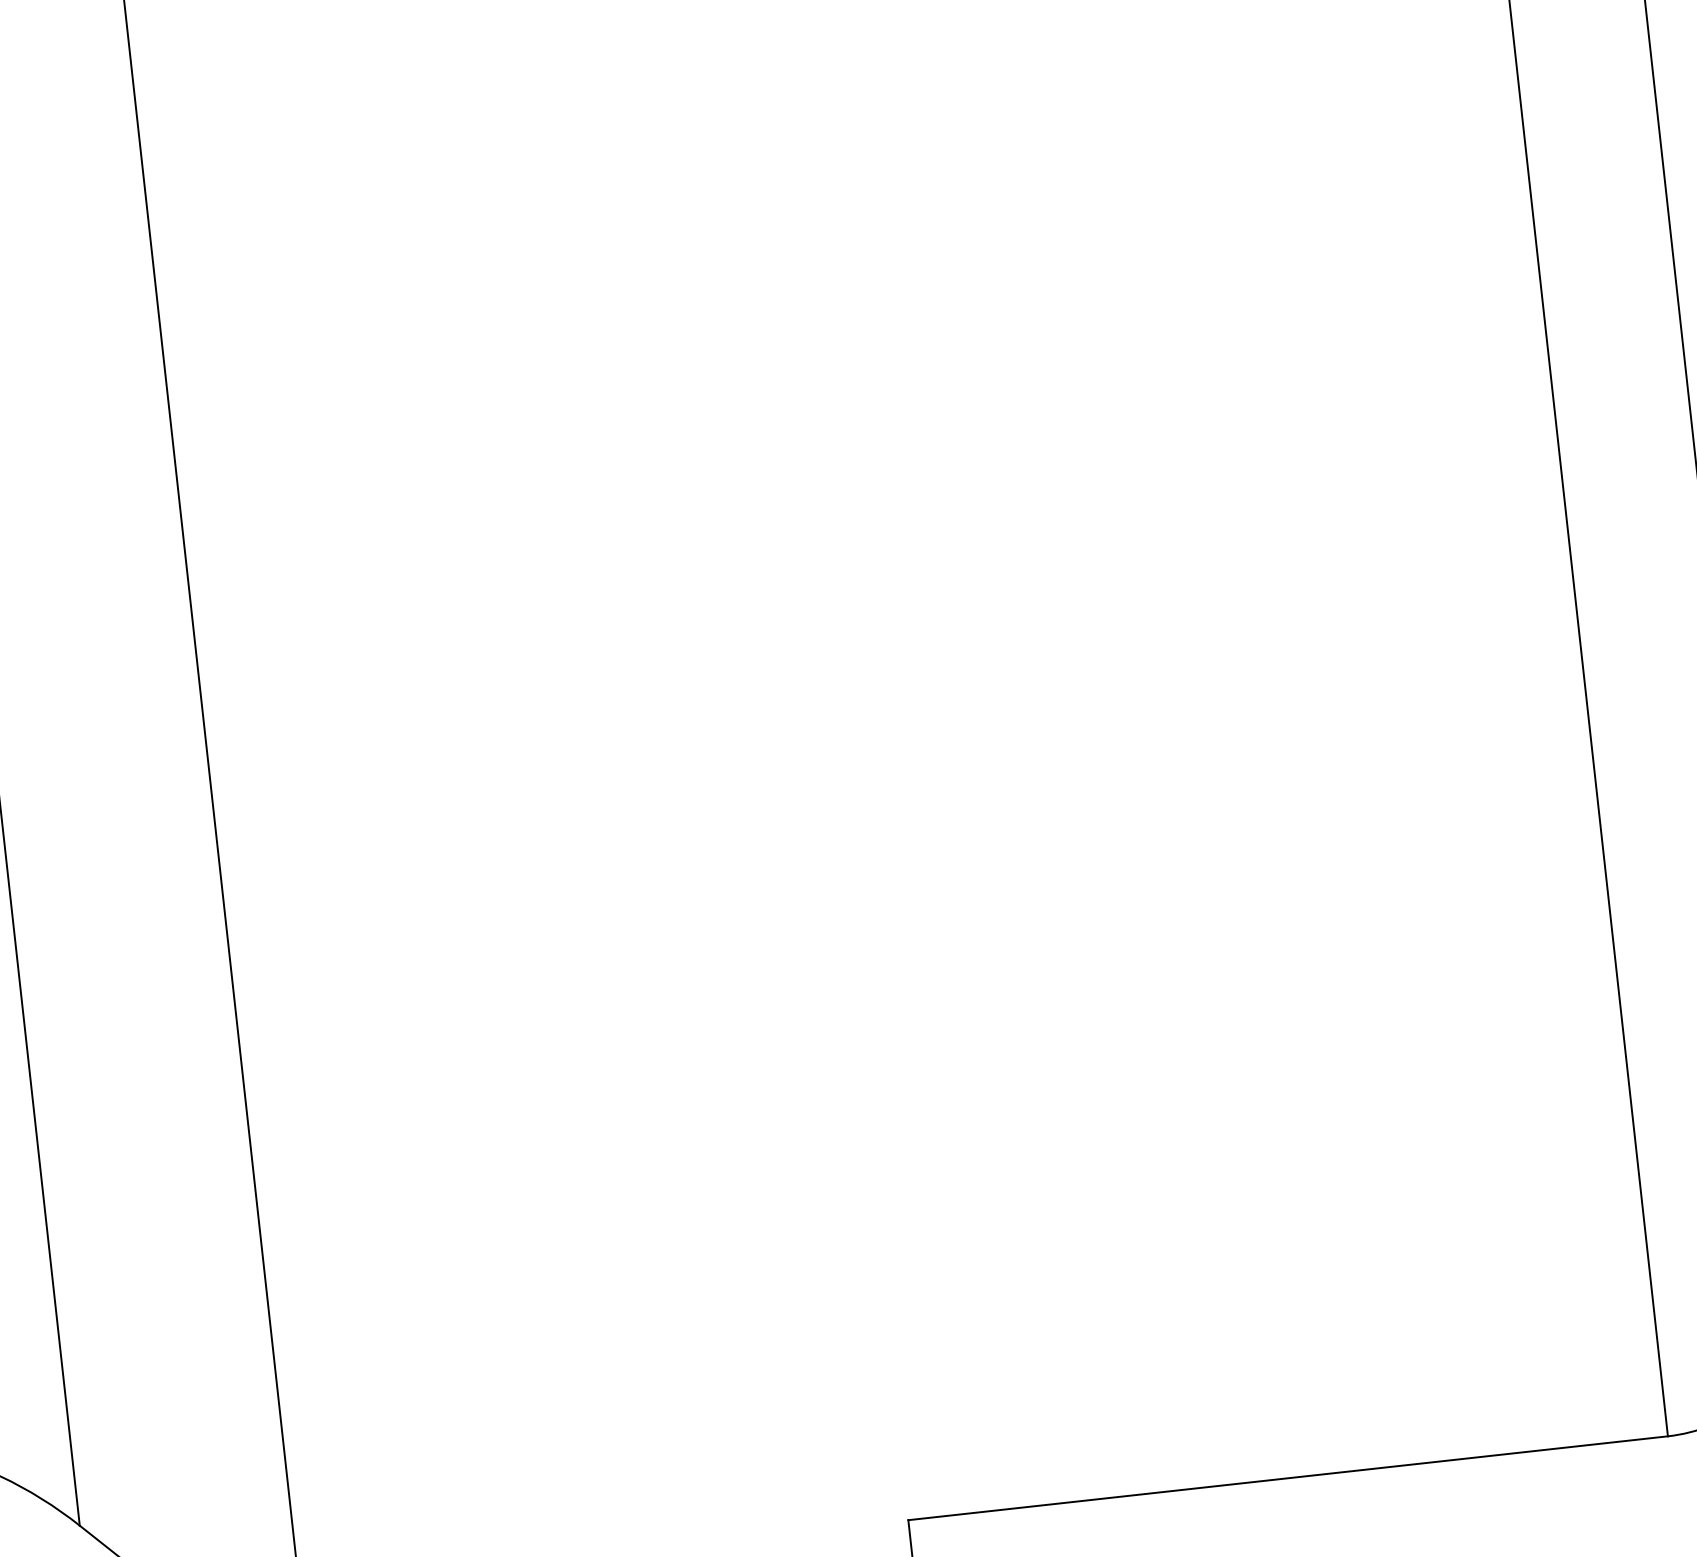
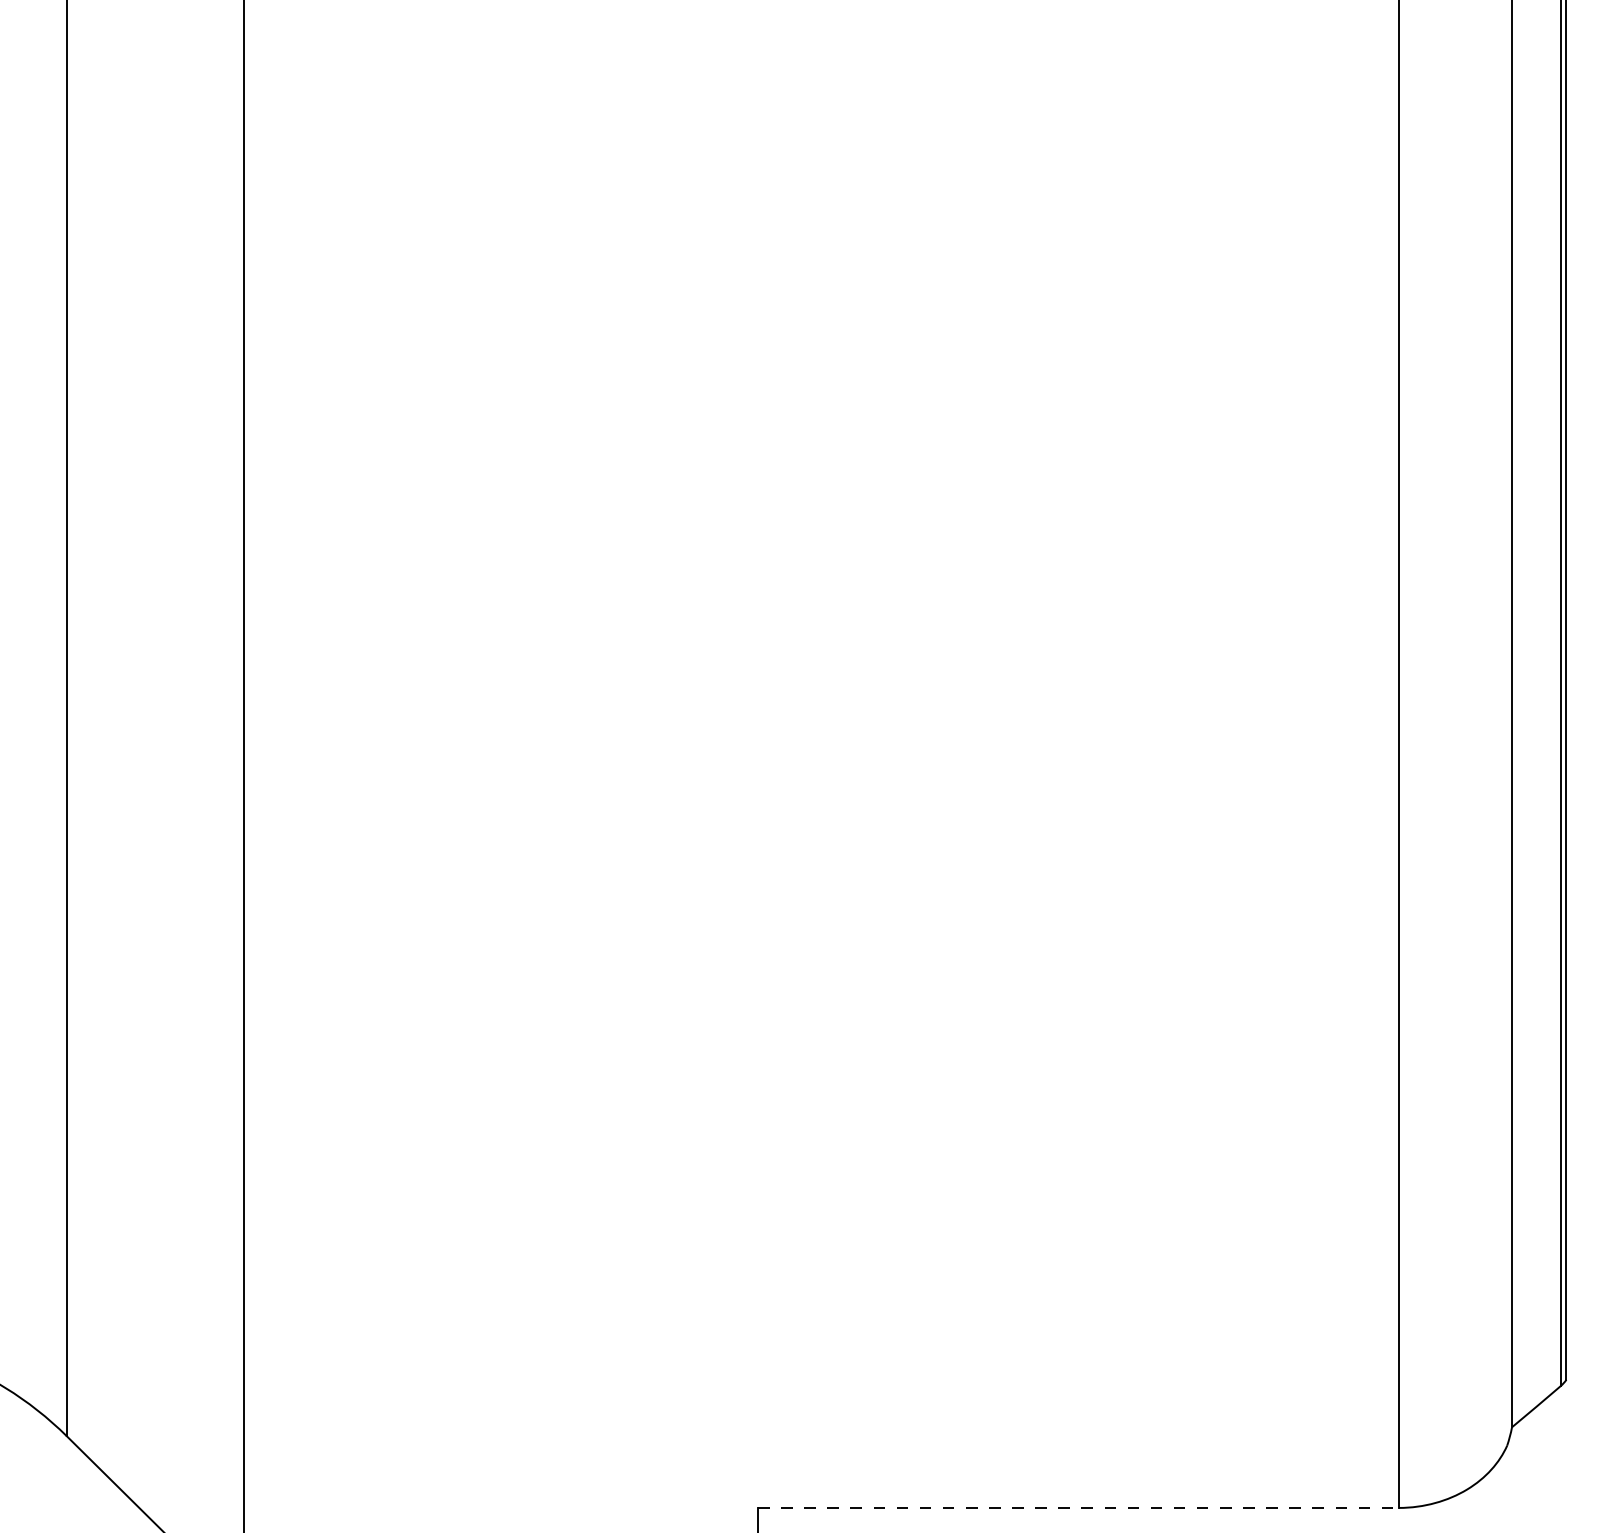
line: (1289, 1477) -> (1079, 1507), solid -> dashed

